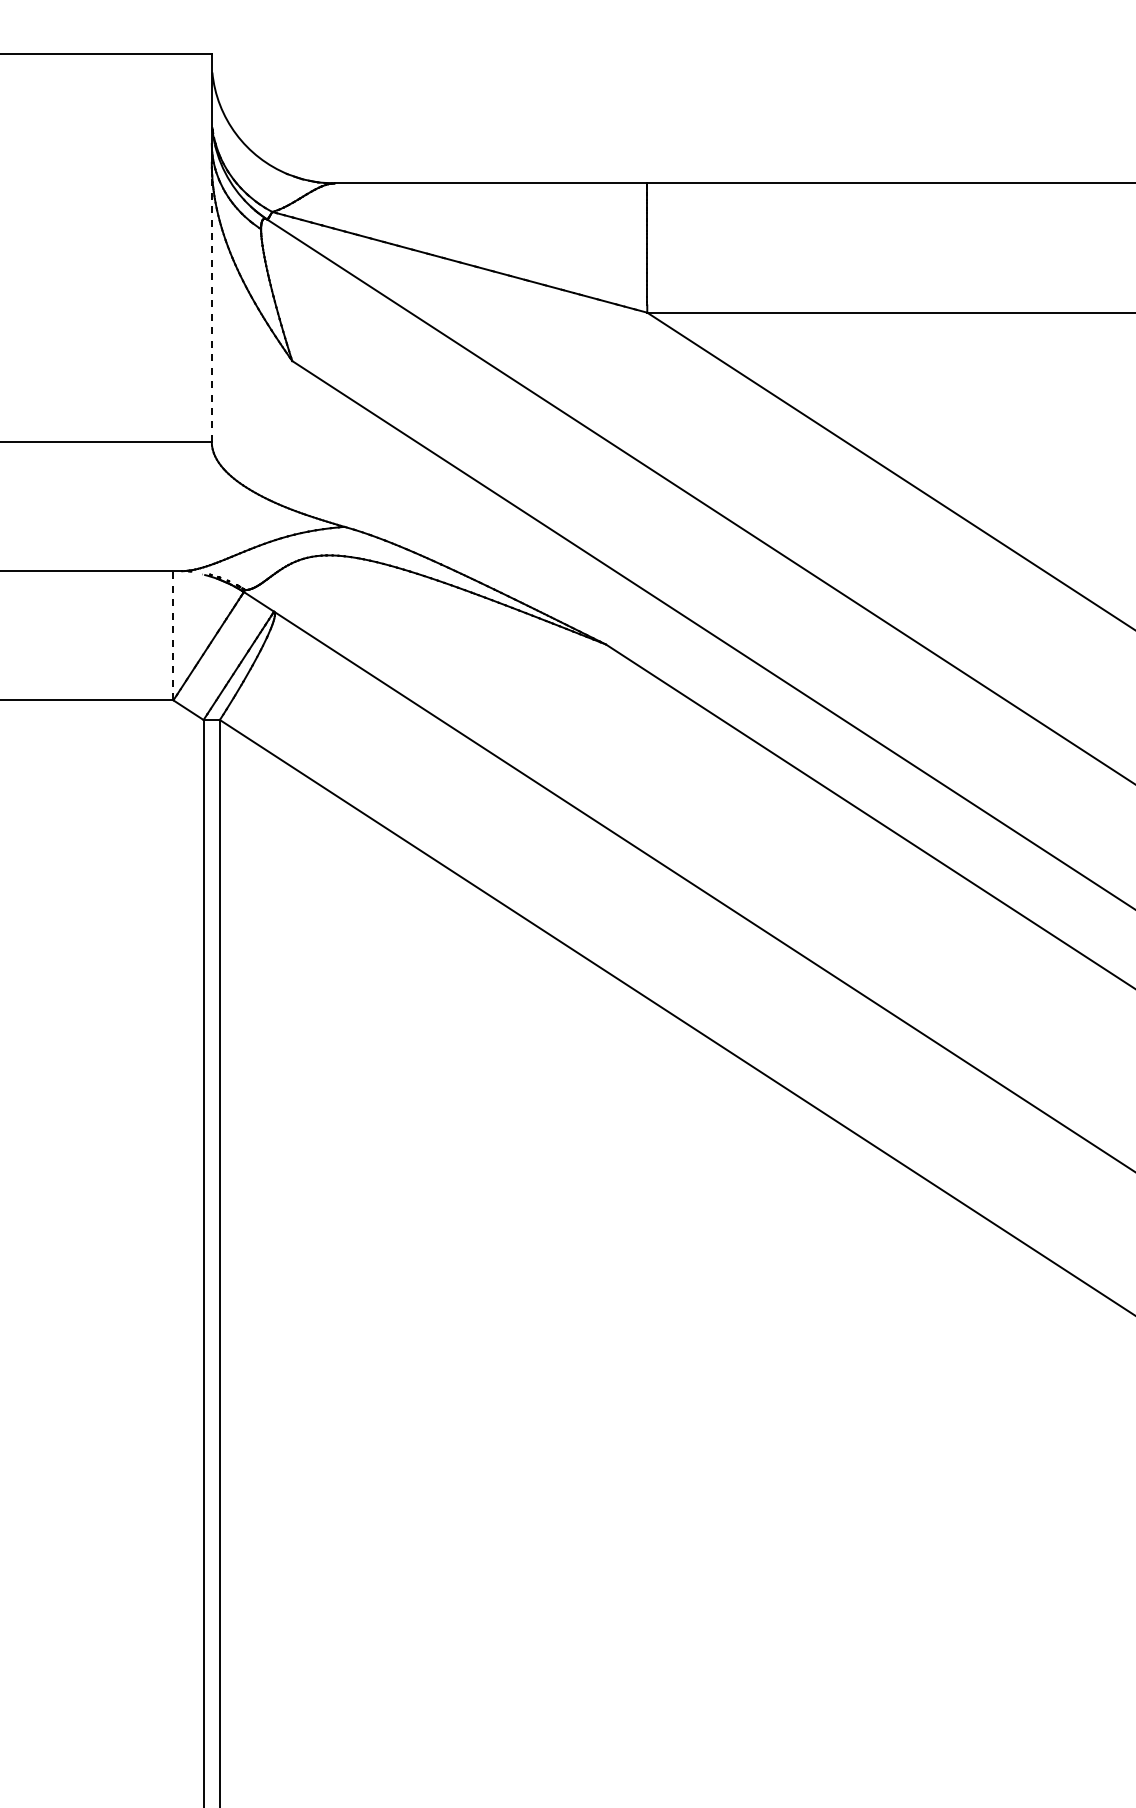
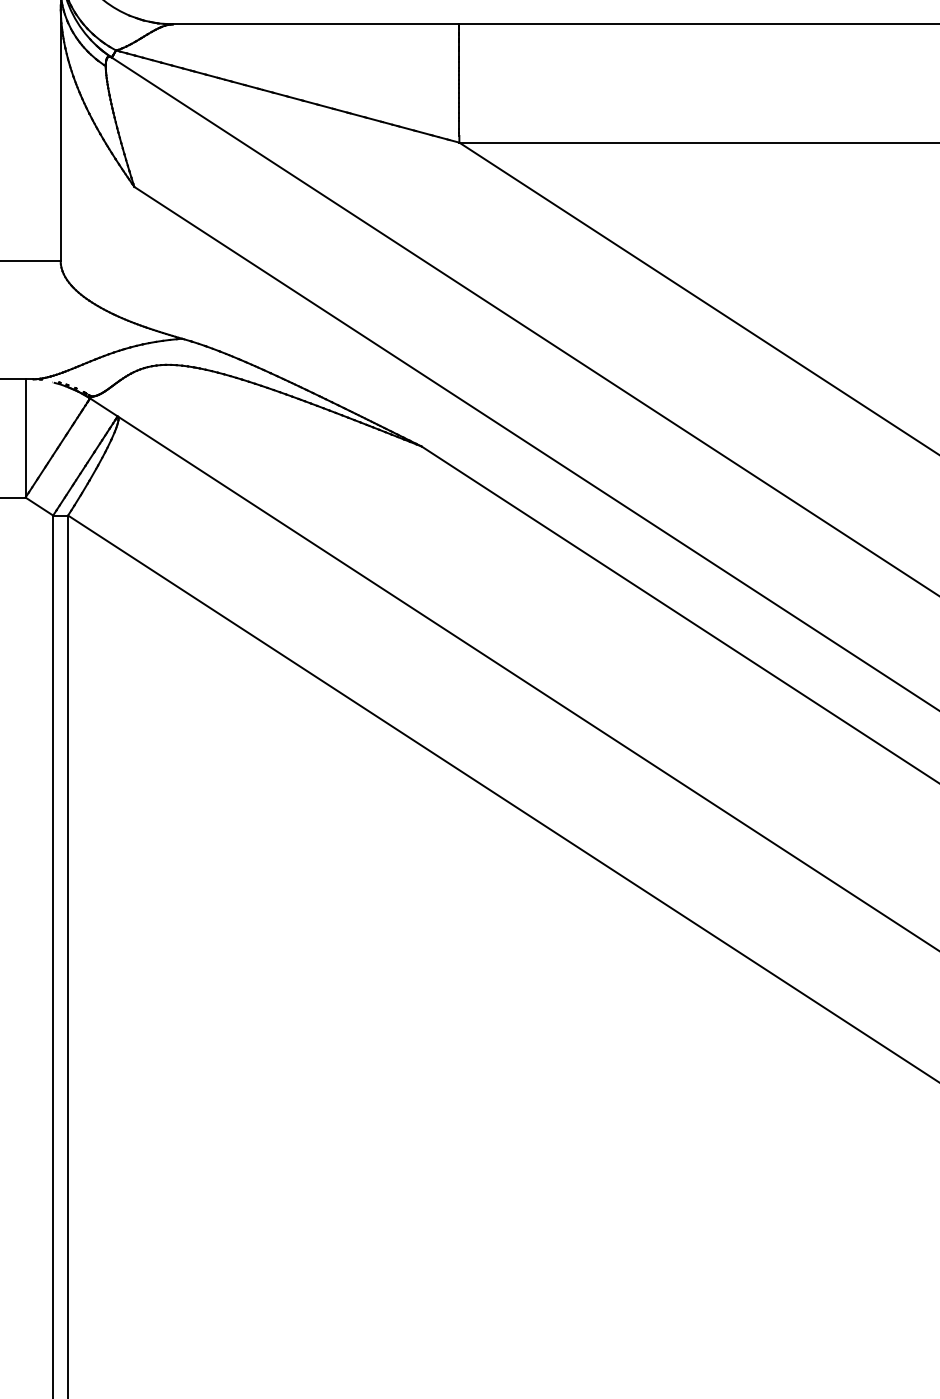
line: (211, 302) -> (60, 133), dashed -> solid
line: (173, 635) -> (25, 438), dashed -> solid

